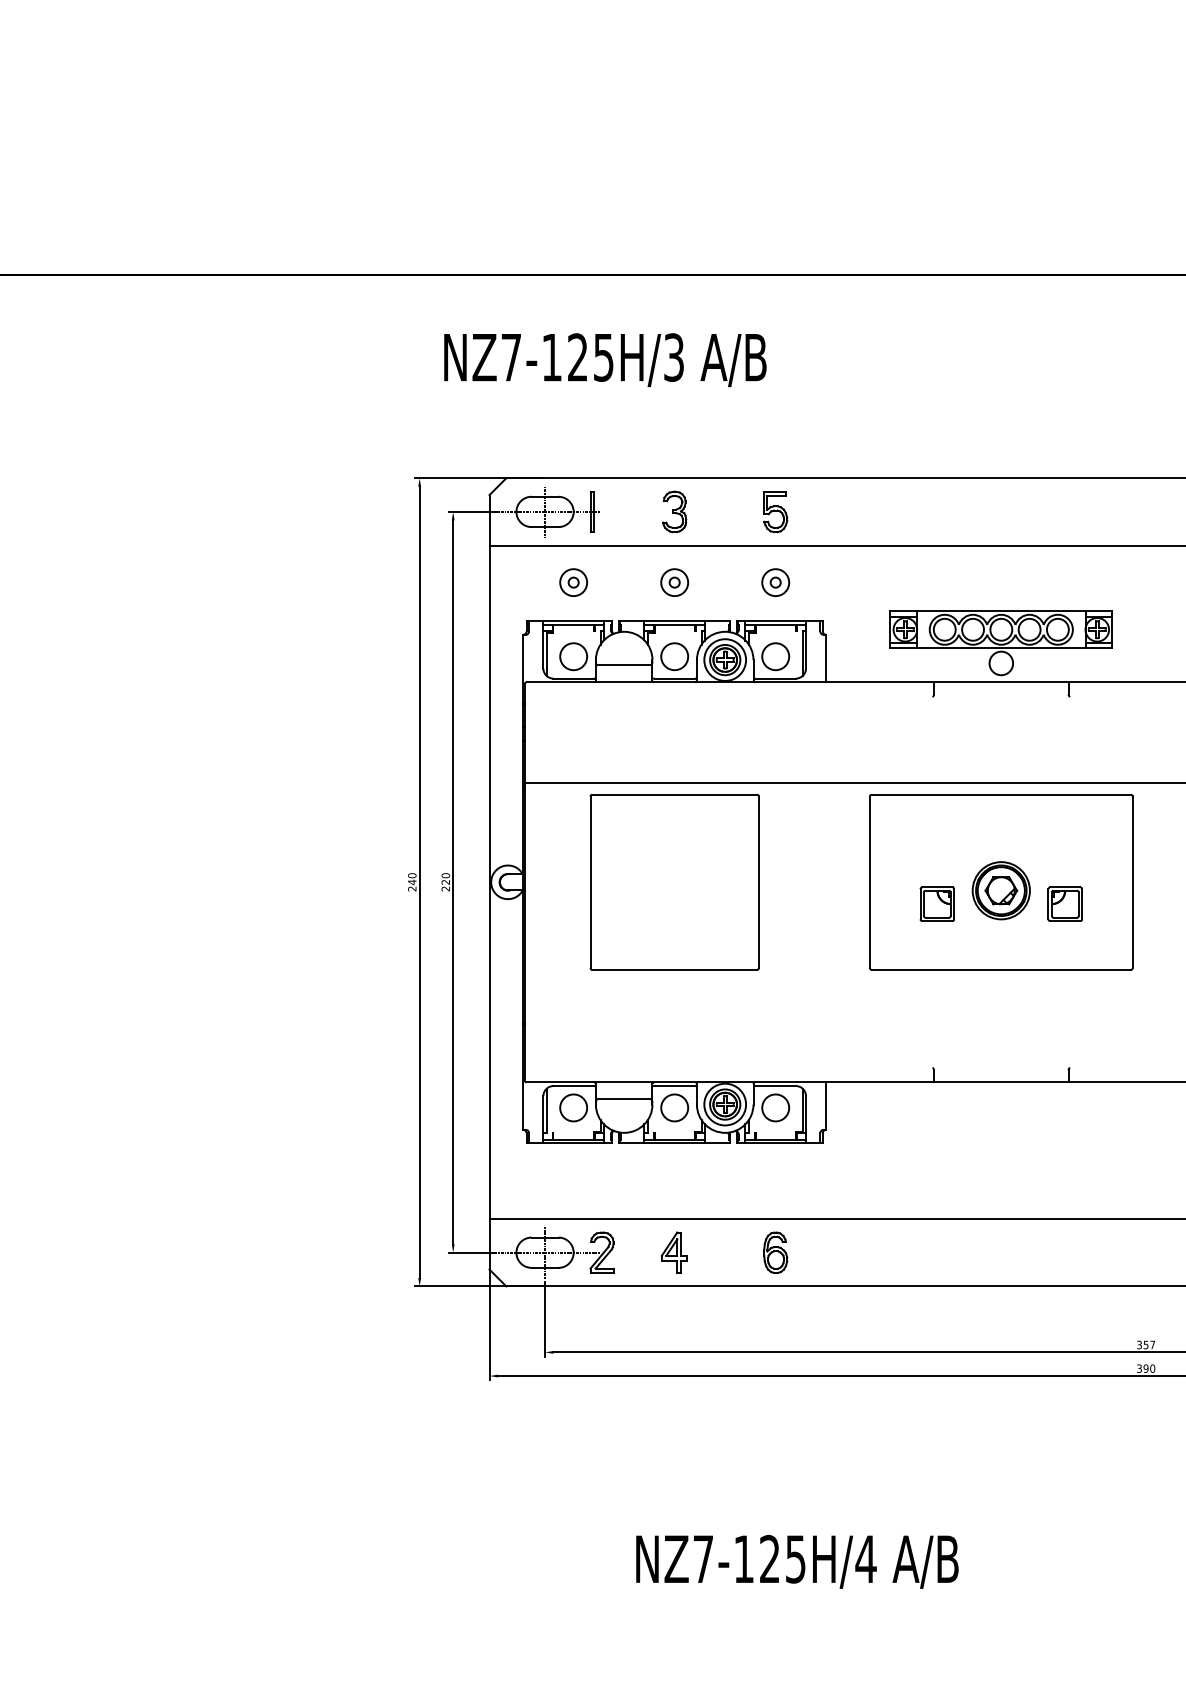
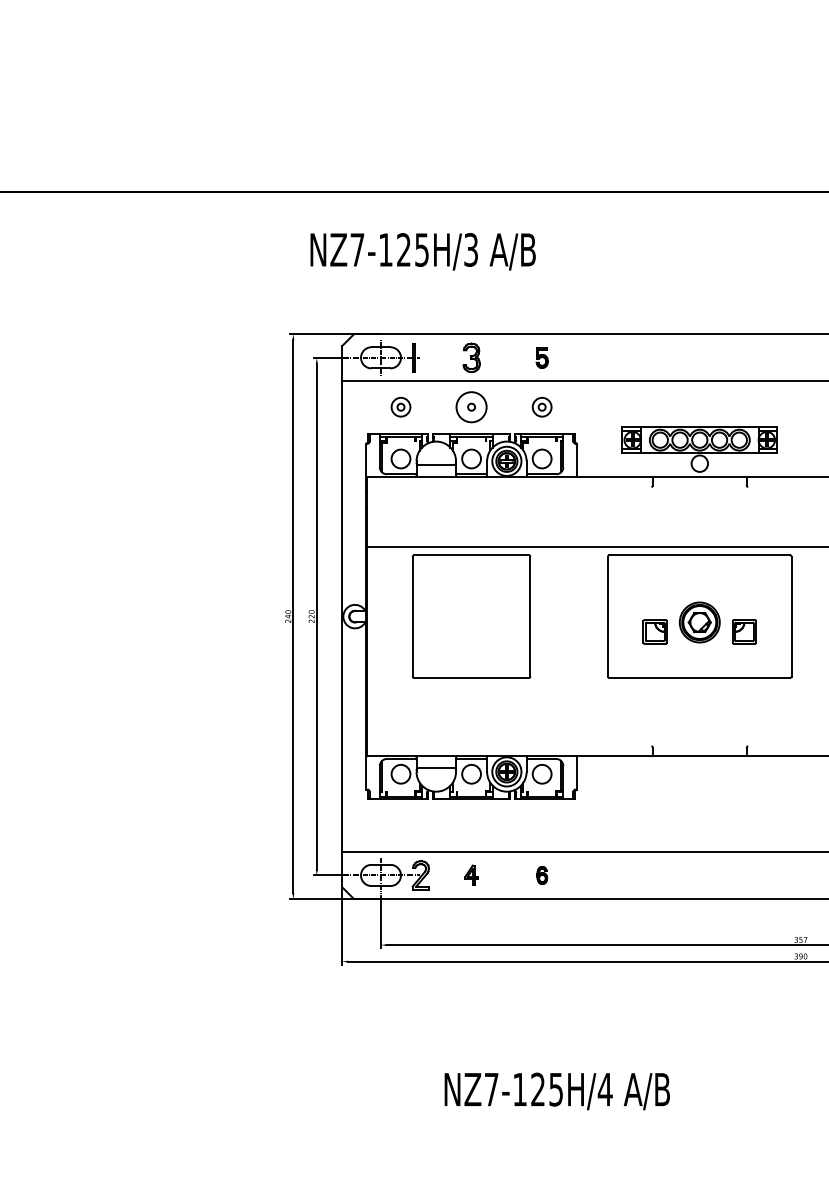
part: (776, 511) -> (542, 357), size x0.7
circle: (674, 581) -> (471, 406), size x1.6
part: (674, 1252) -> (471, 875), size x0.7
part: (776, 1252) -> (542, 875), size x0.6

